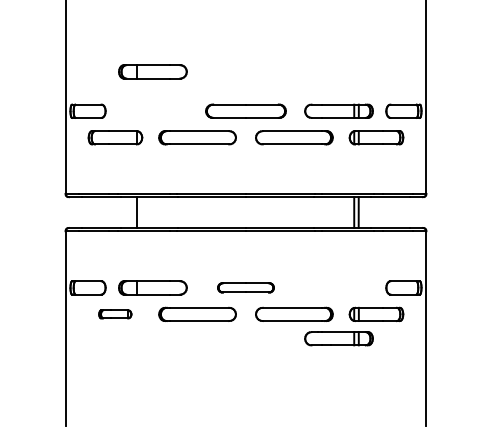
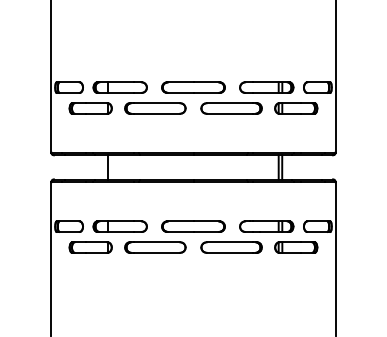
part: (151, 71) -> (119, 87), moved
part: (246, 287) -> (193, 226), size x1.43
part: (115, 314) -> (90, 247), size x1.67
part: (338, 338) -> (266, 226), moved

